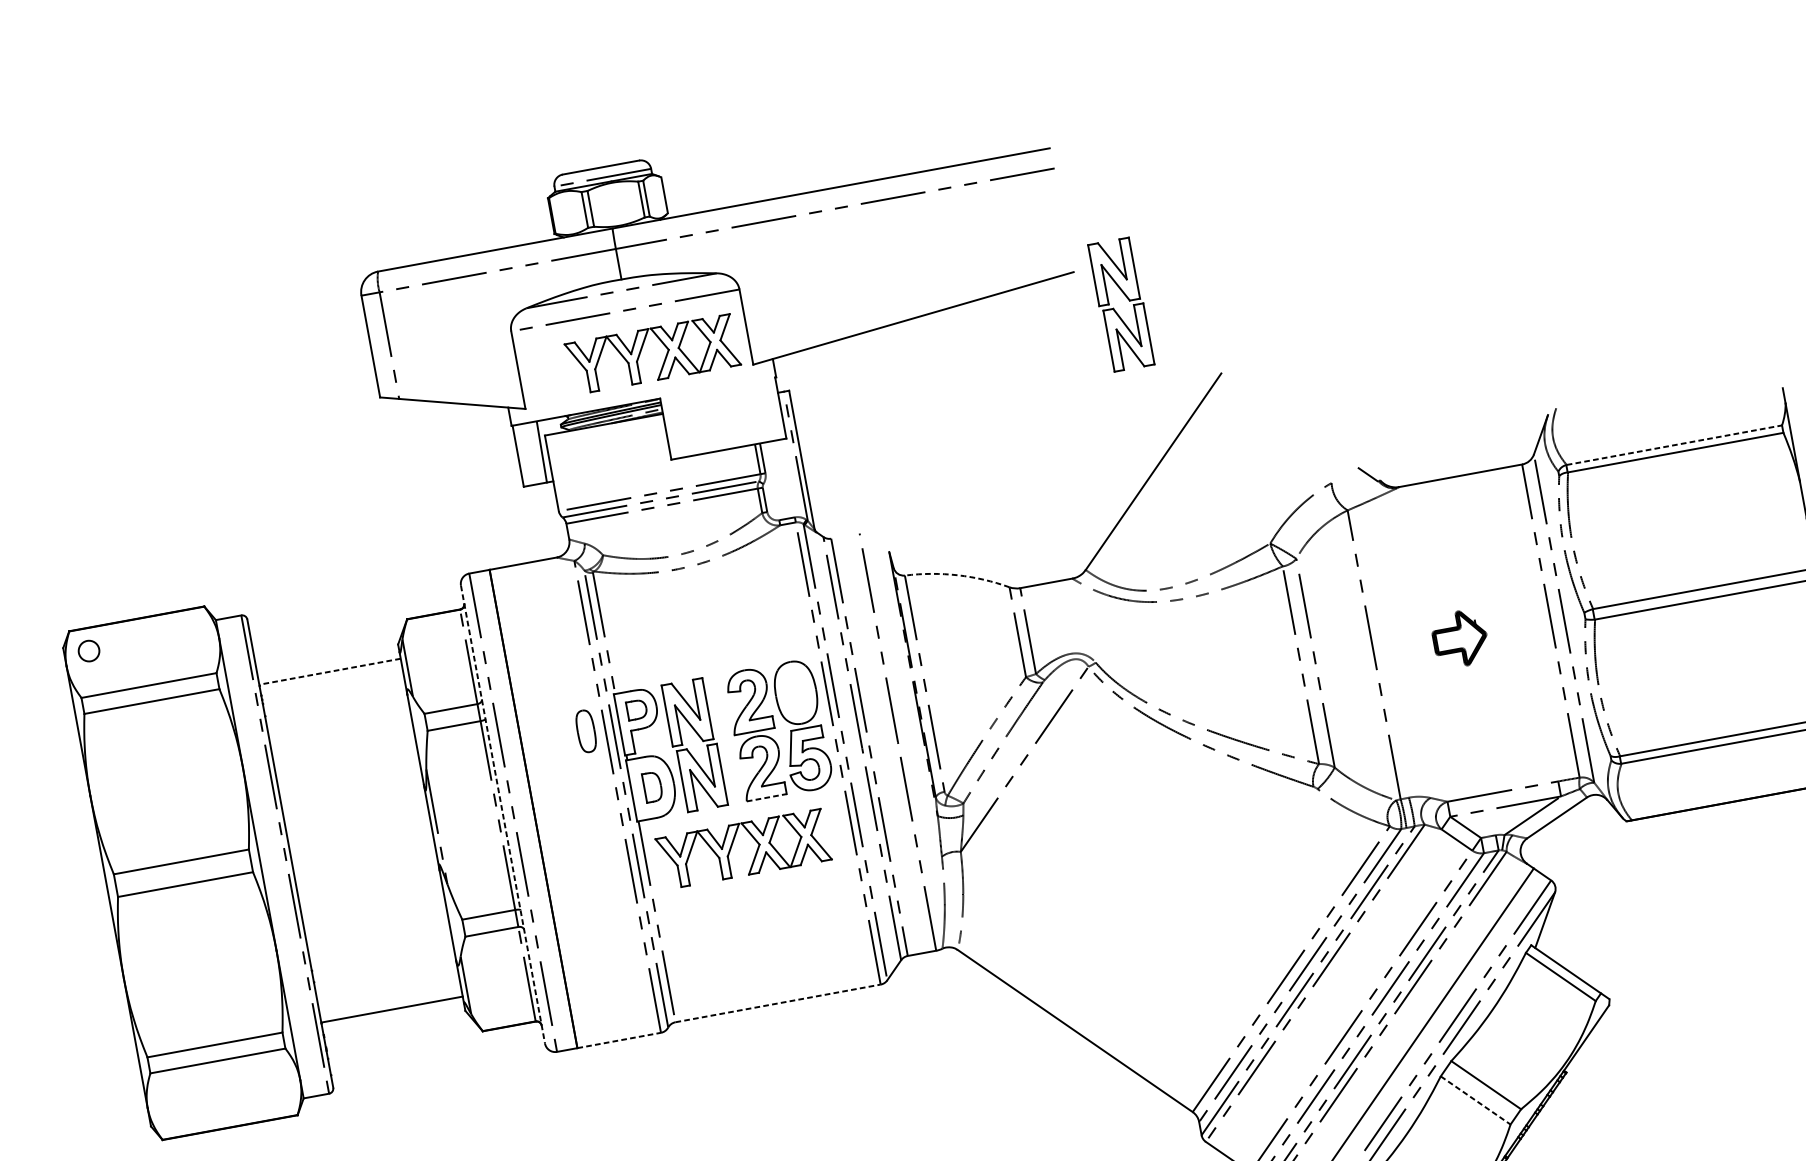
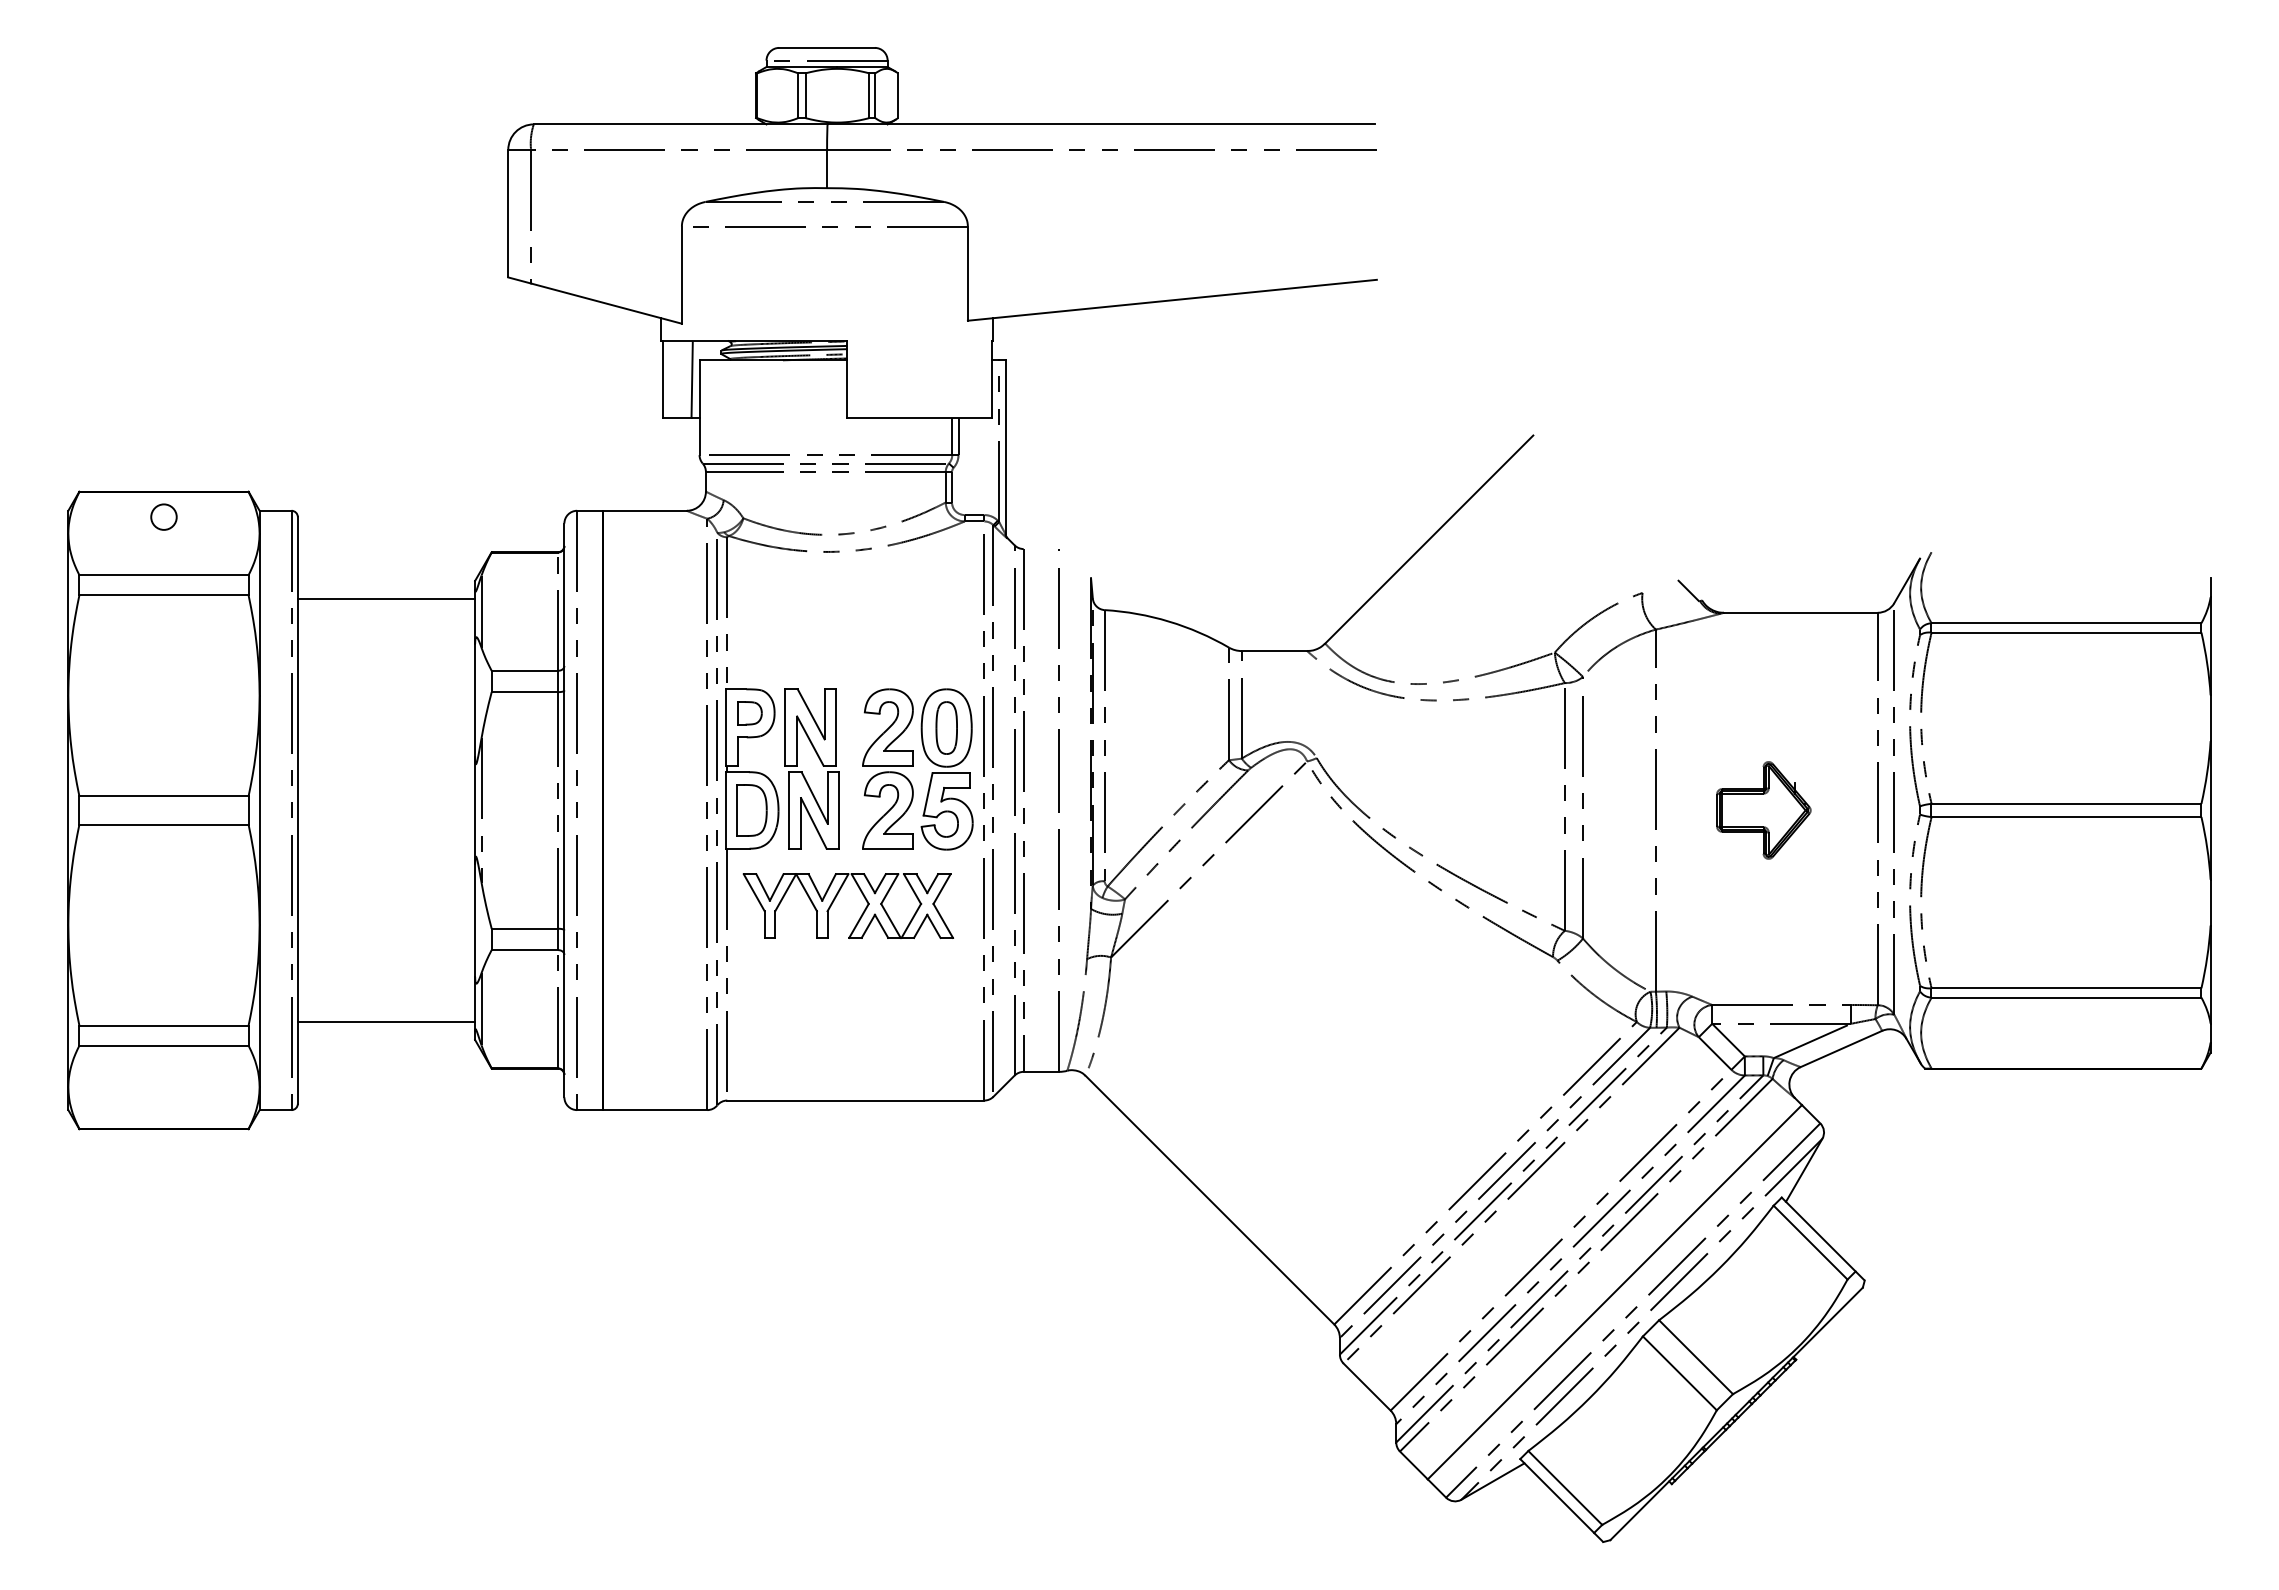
part: (1114, 309) -> (1418, 334), removed
part: (641, 351) -> (835, 279), removed
line: (1674, 445) -> (2066, 623), dashed -> solid
arc: (958, 575) -> (1169, 621), dashed -> solid
part: (1459, 639) -> (1763, 810), size x1.43
circle: (88, 650) -> (163, 516), moved
line: (329, 671) -> (386, 598), dashed -> solid
part: (585, 730) -> (946, 727), moved
part: (652, 787) -> (751, 810), size x1.43
line: (767, 797) -> (888, 848), dashed -> solid
line: (503, 814) -> (564, 810), dashed -> solid
line: (777, 1003) -> (855, 1100), dashed -> solid
line: (619, 1040) -> (655, 1110), dashed -> solid
line: (1476, 1100) -> (1680, 1373), dashed -> solid

